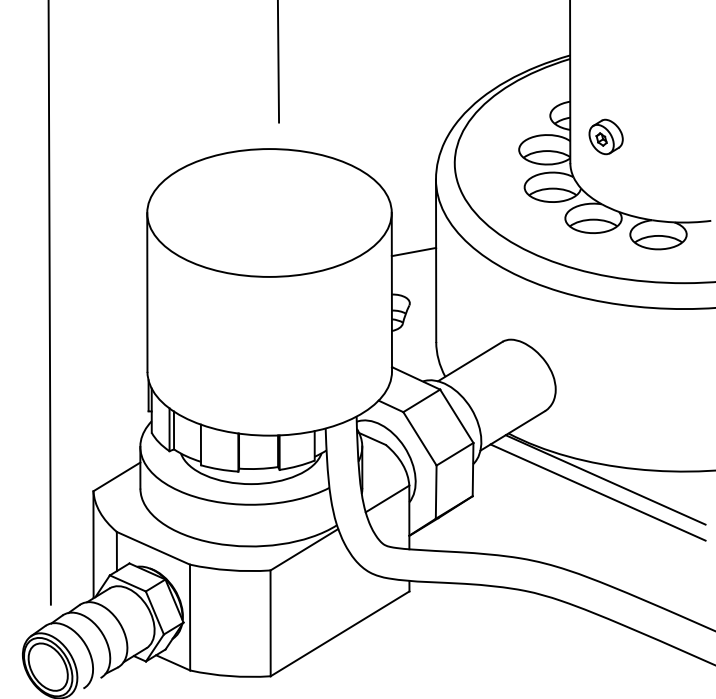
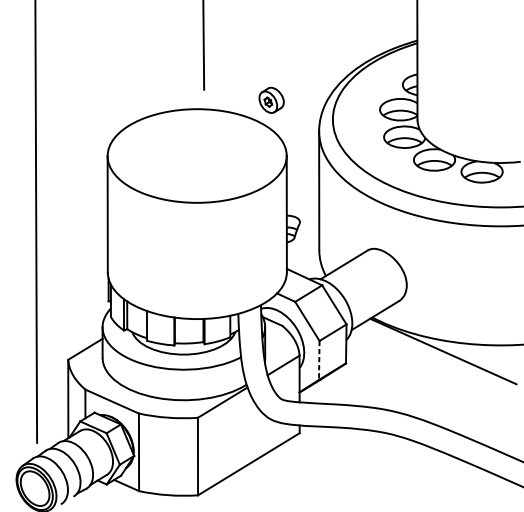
part: (605, 136) -> (271, 99), moved
line: (413, 251) -> (302, 184), removed
line: (436, 492) -> (319, 360), solid -> dashed
line: (597, 492) -> (437, 360), removed

